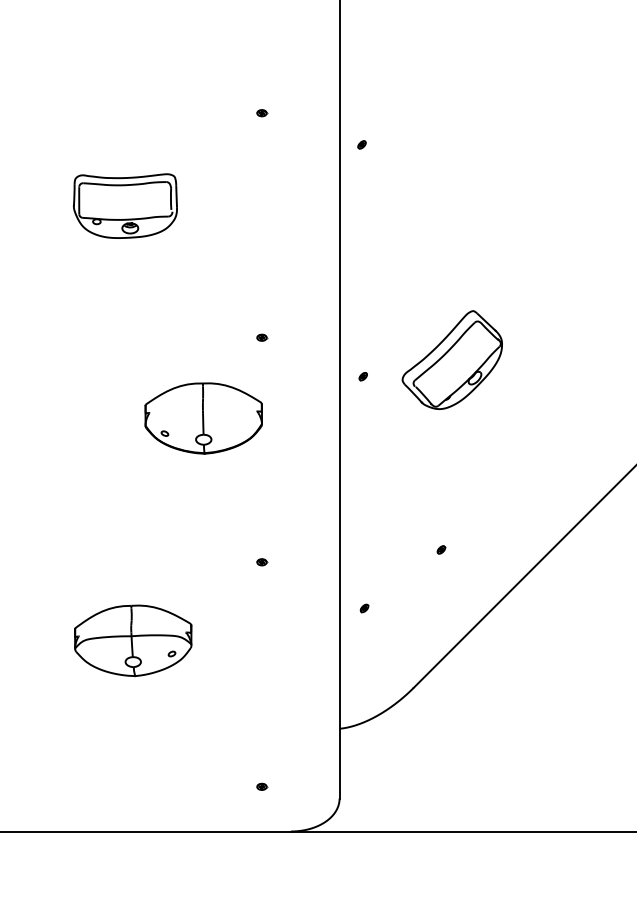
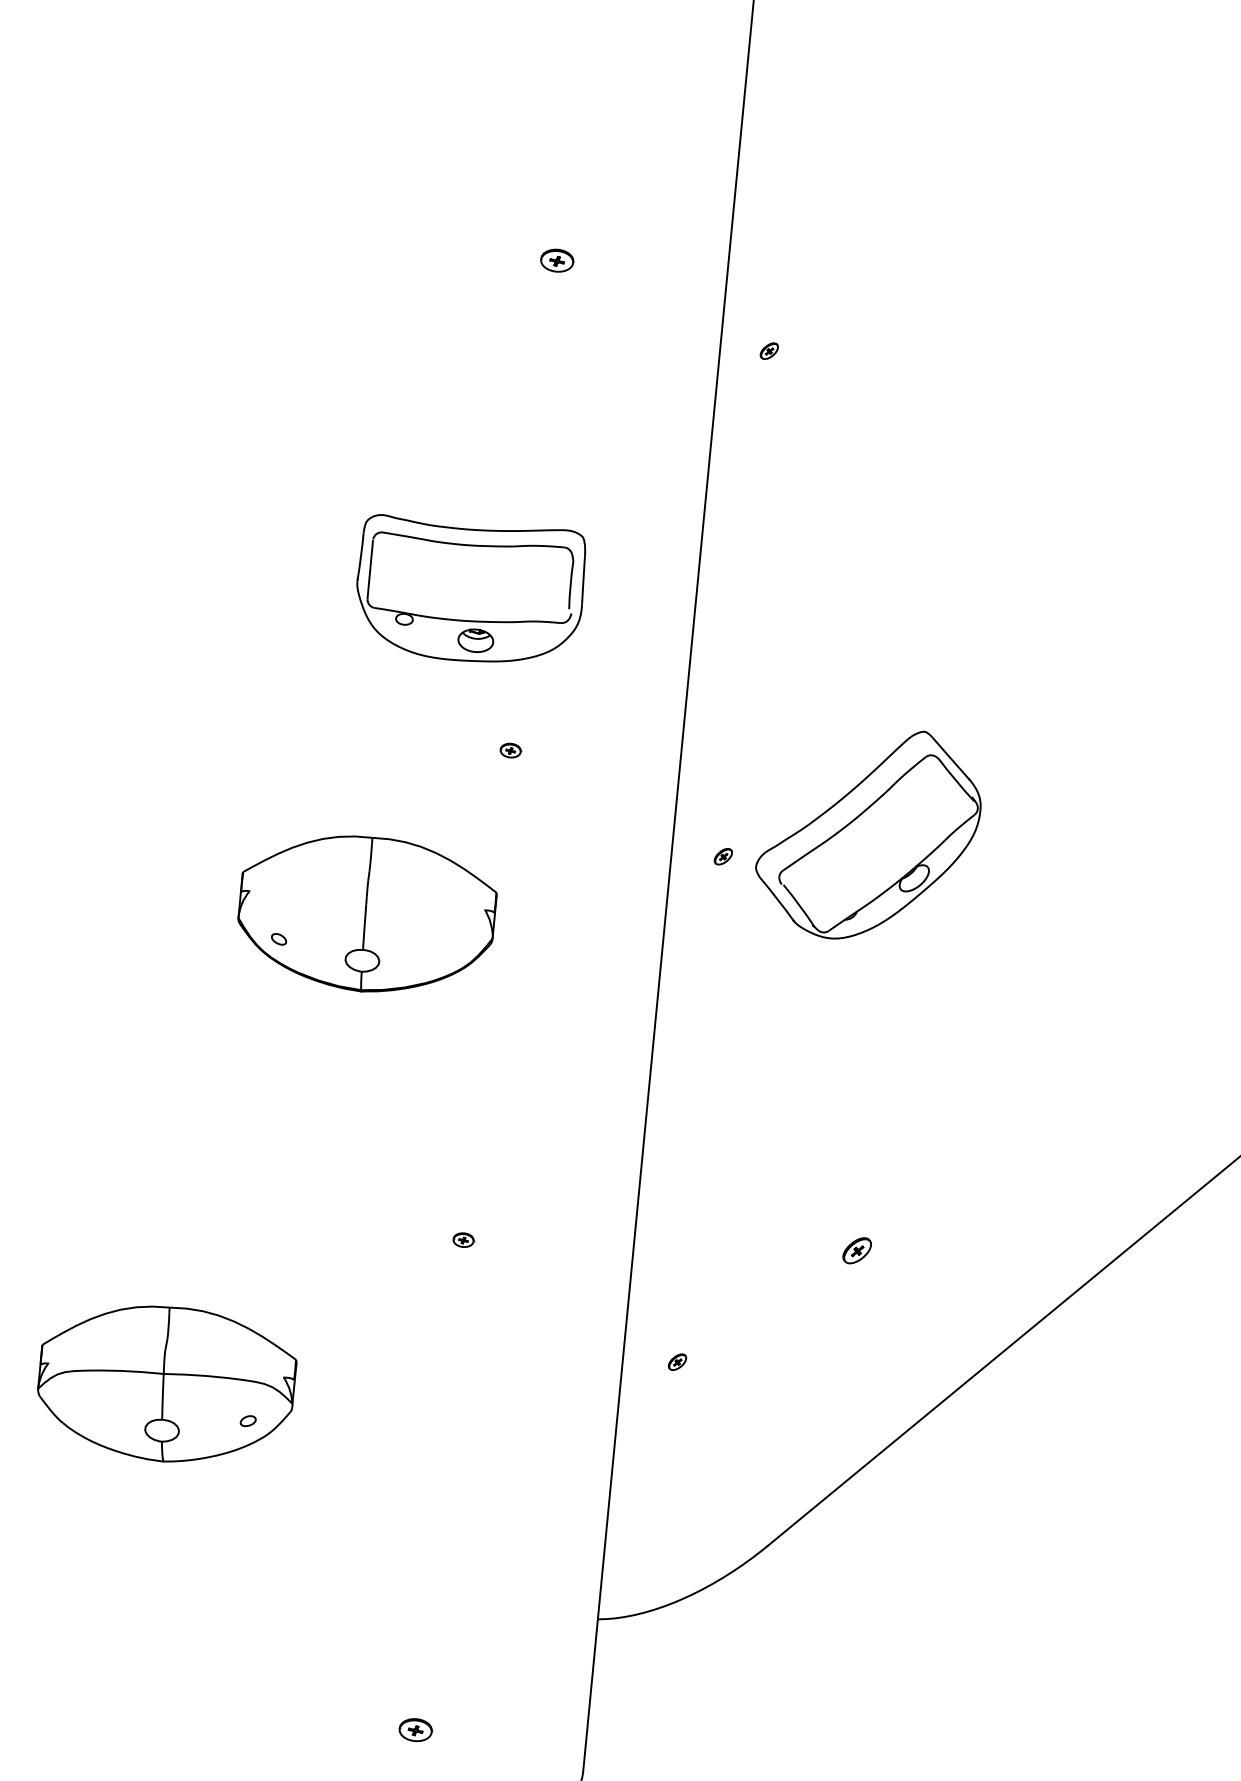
part: (262, 113) -> (558, 261), size x1.6
part: (124, 205) -> (467, 589), moved
part: (451, 359) -> (866, 832), moved
part: (441, 549) -> (857, 1249), size x1.6
part: (262, 786) -> (417, 1728), size x1.6

